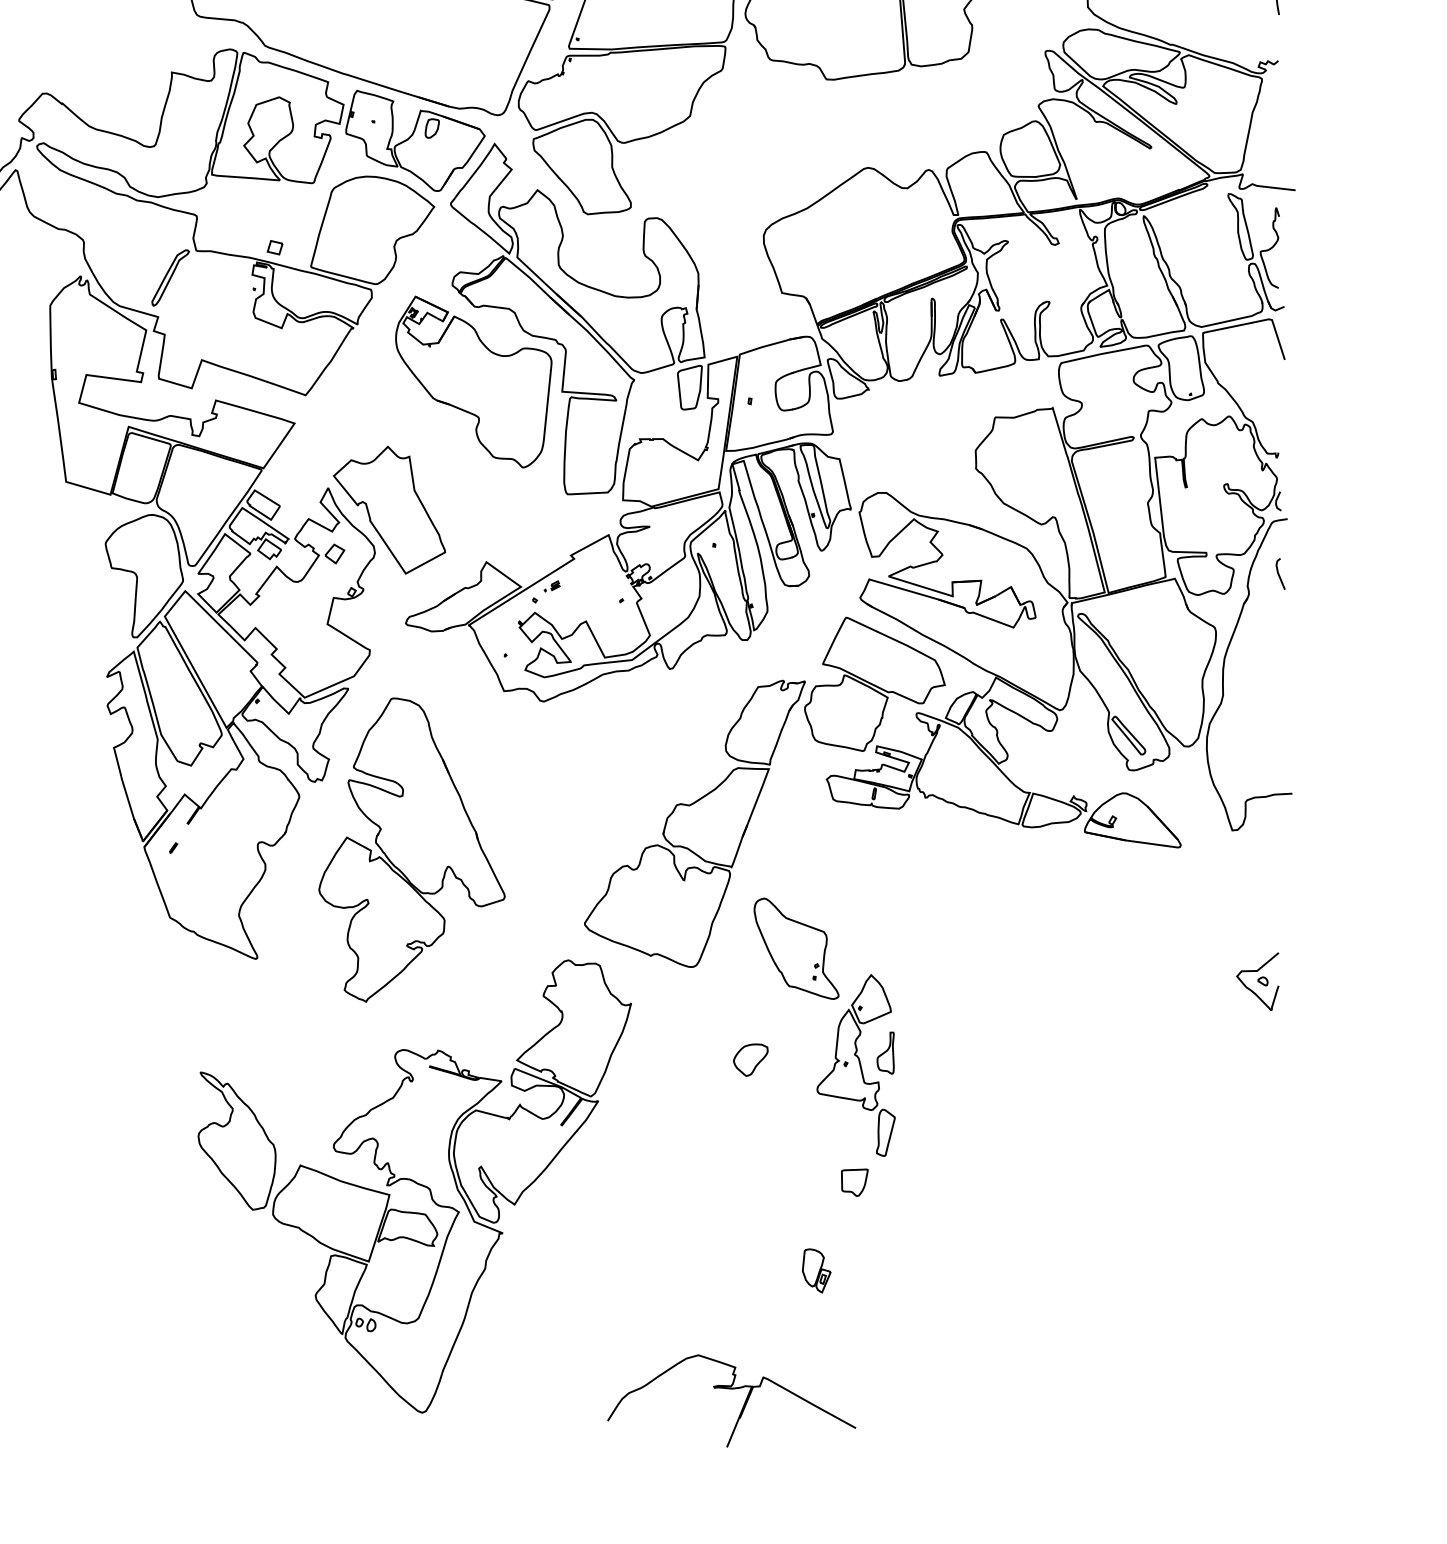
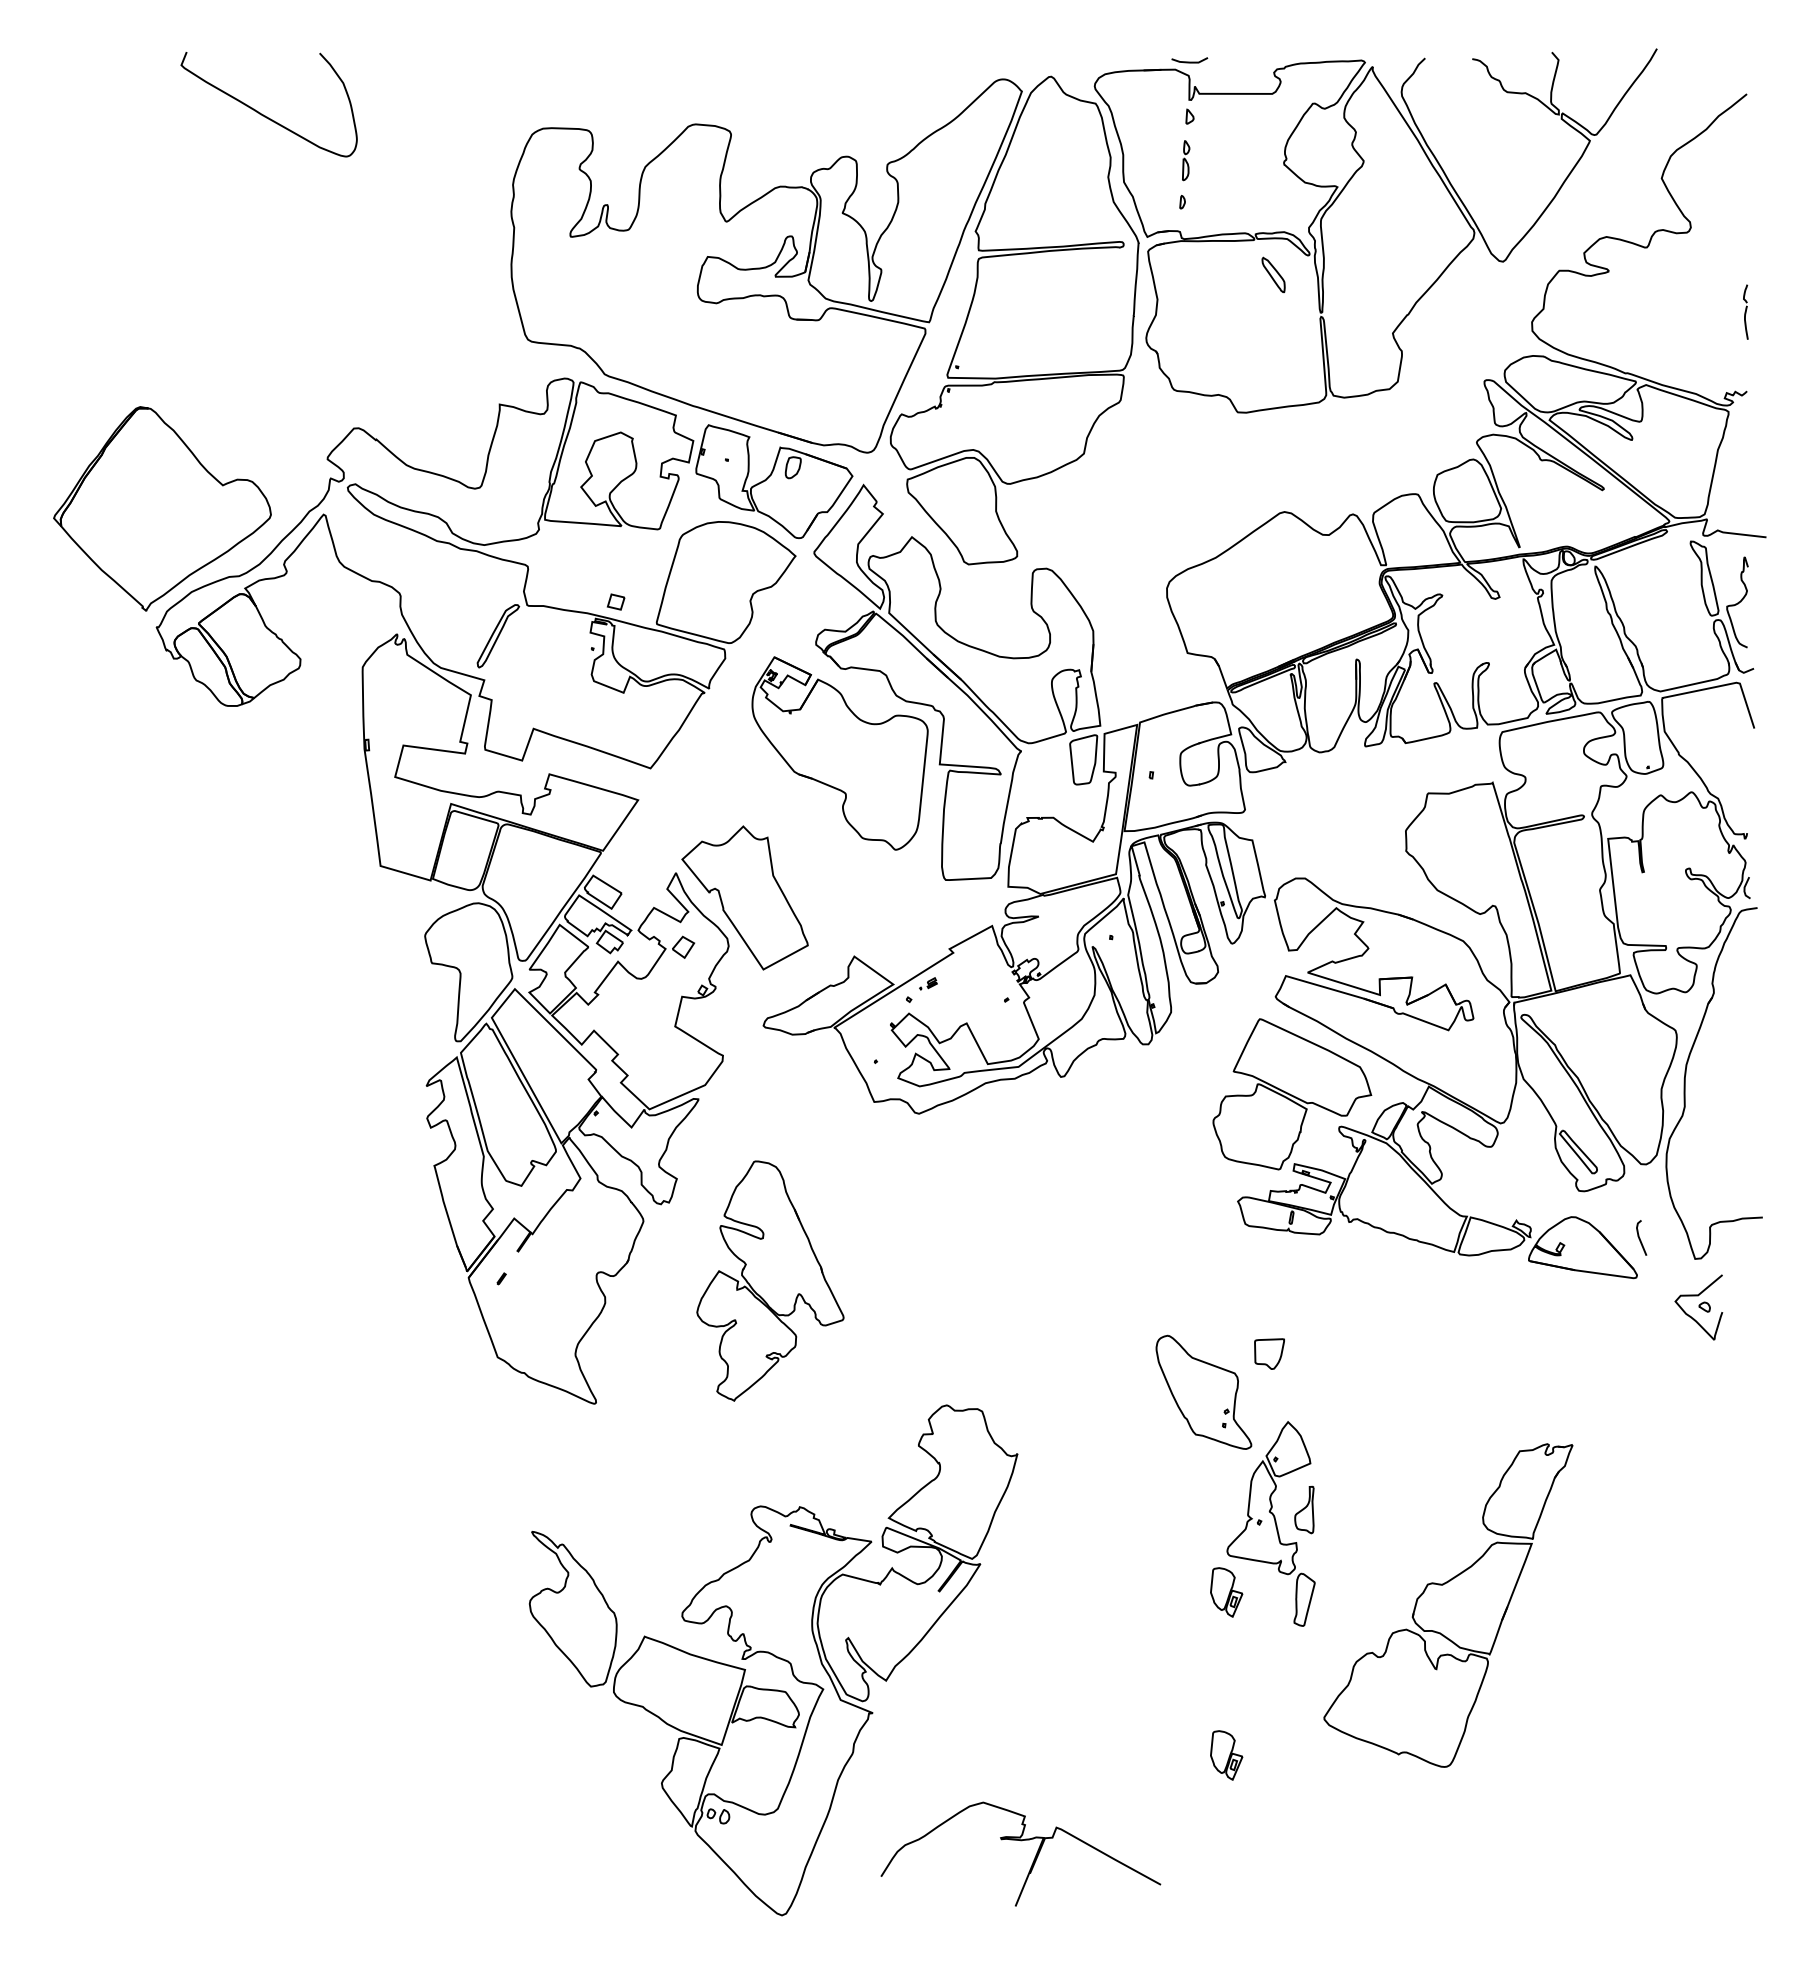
line: (1279, 574) -> (1640, 1238), moved
part: (695, 823) -> (1448, 1605), moved
part: (412, 849) -> (770, 1280), size x0.7
part: (1257, 981) -> (1698, 1307), moved
part: (750, 1059) -> (1152, 1517), removed
part: (816, 1126) -> (1226, 1592), added
part: (854, 1182) -> (1269, 1353), moved
part: (731, 1389) -> (1020, 1841), moved

